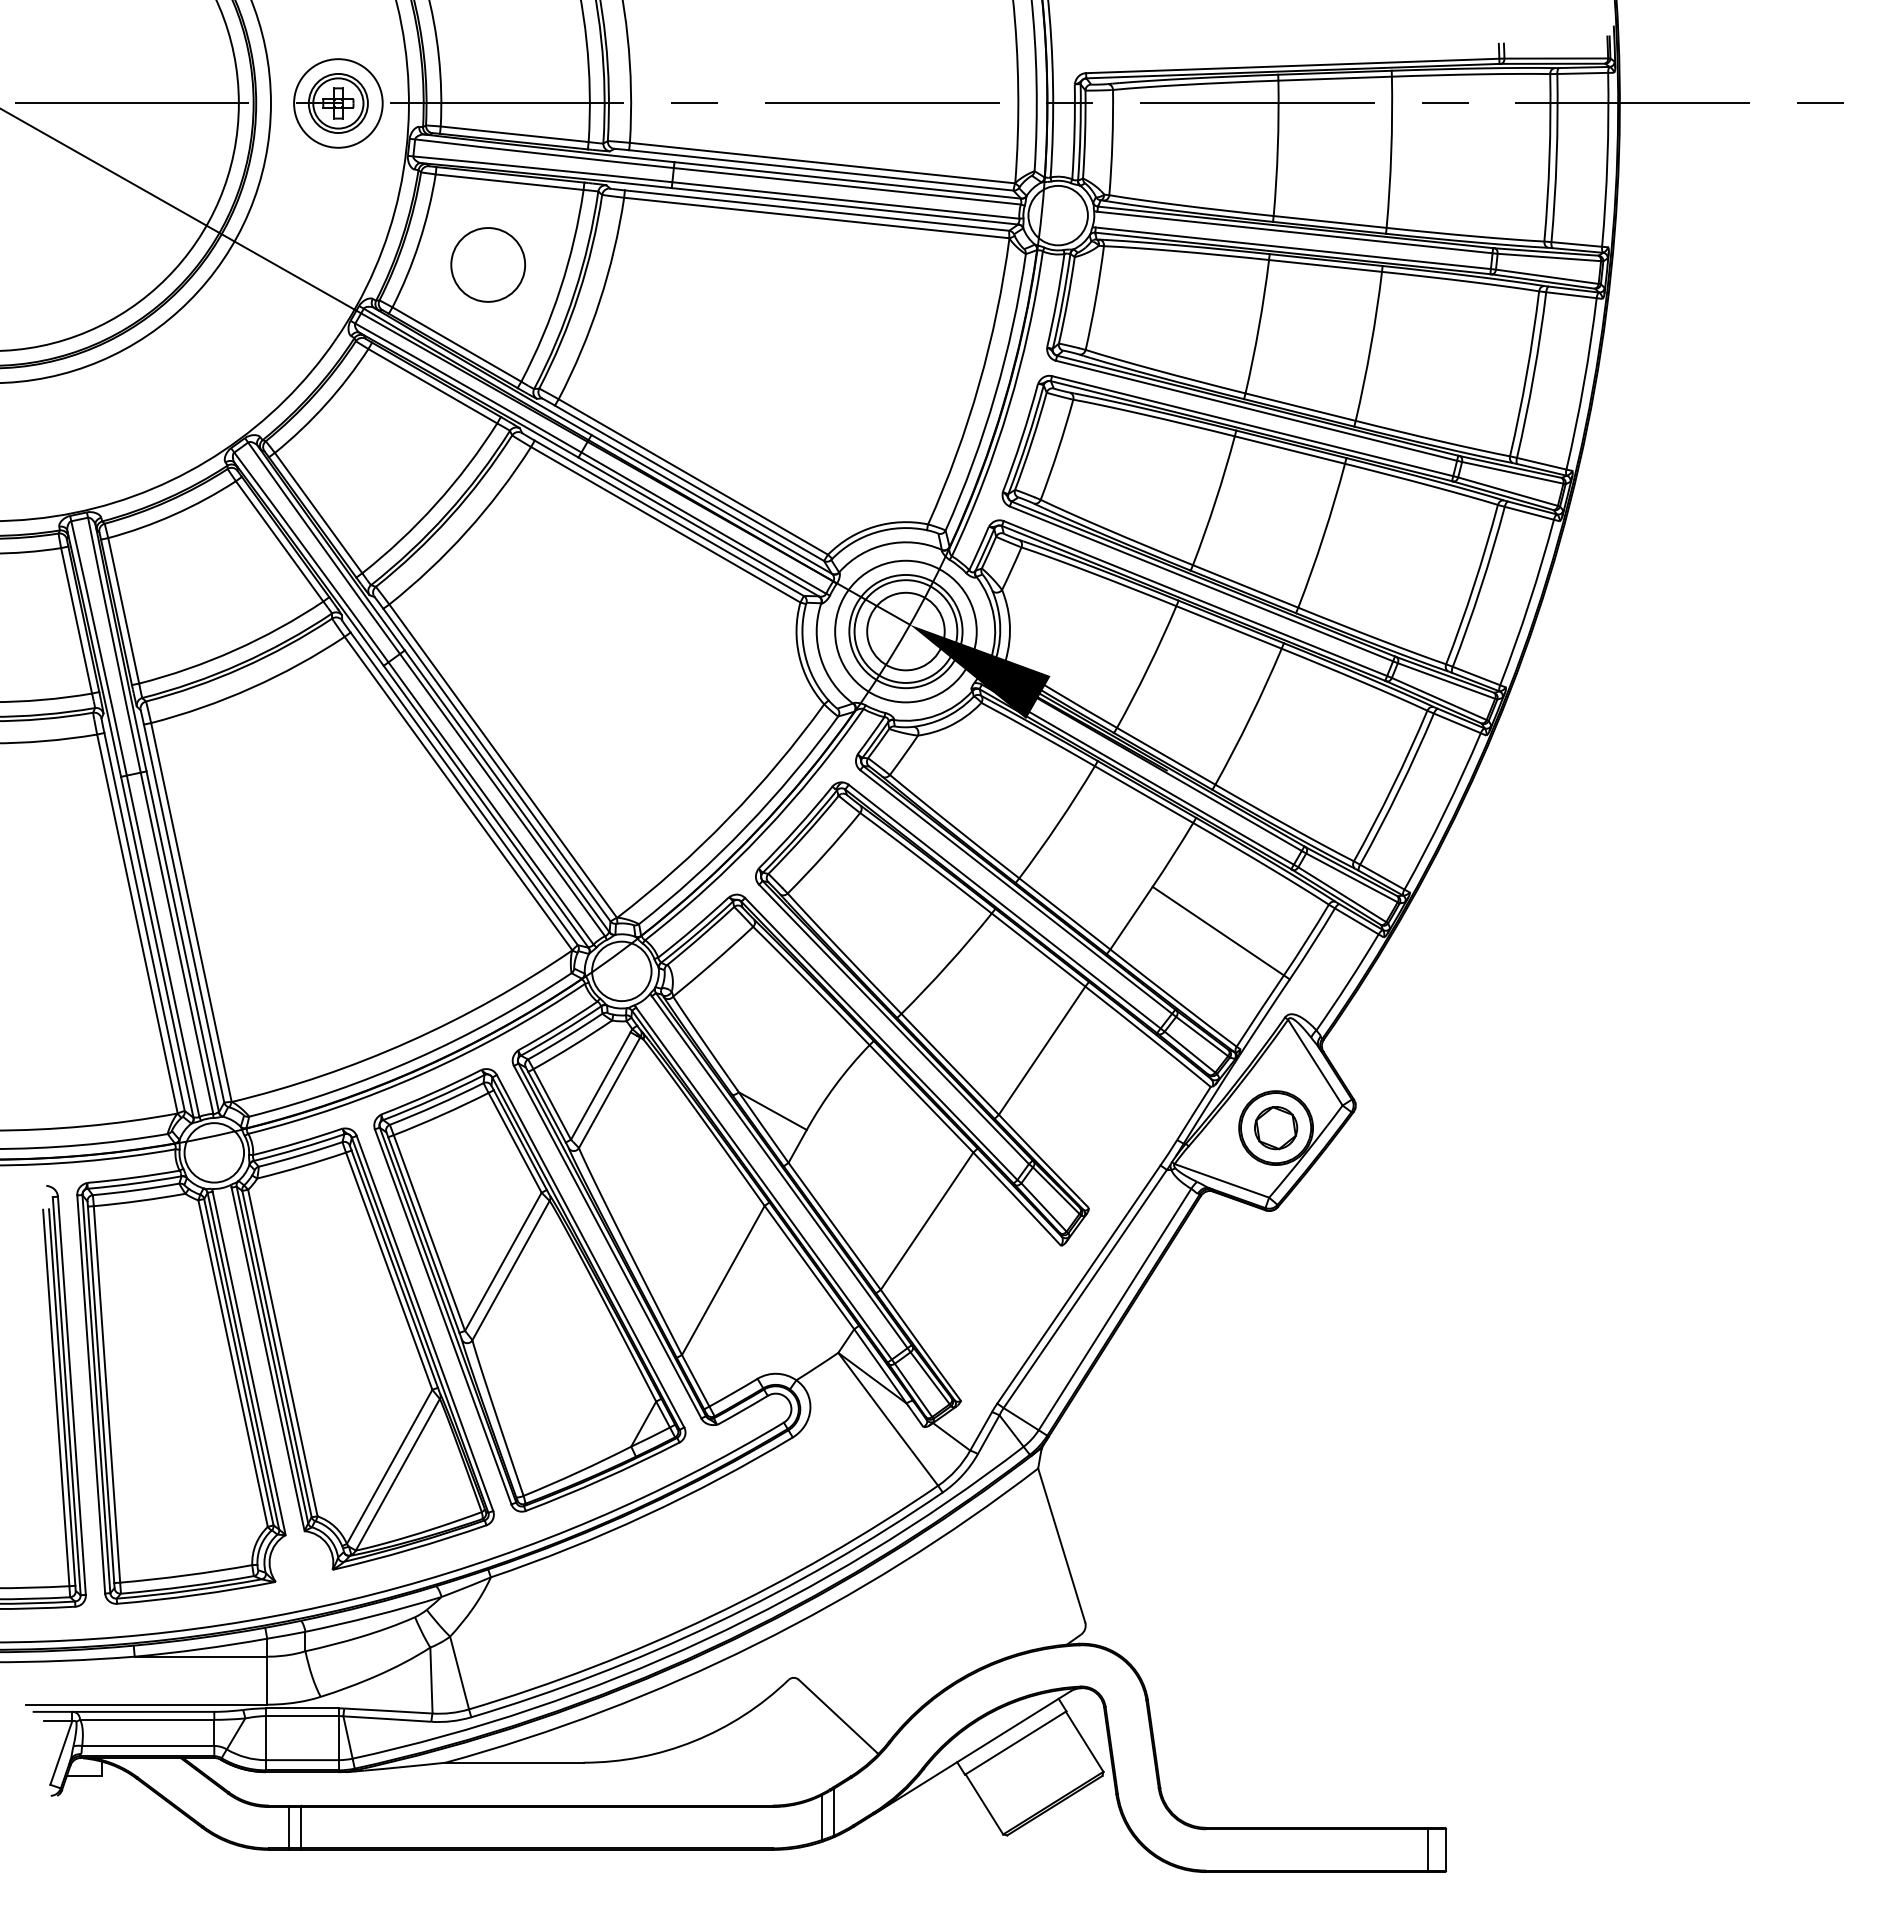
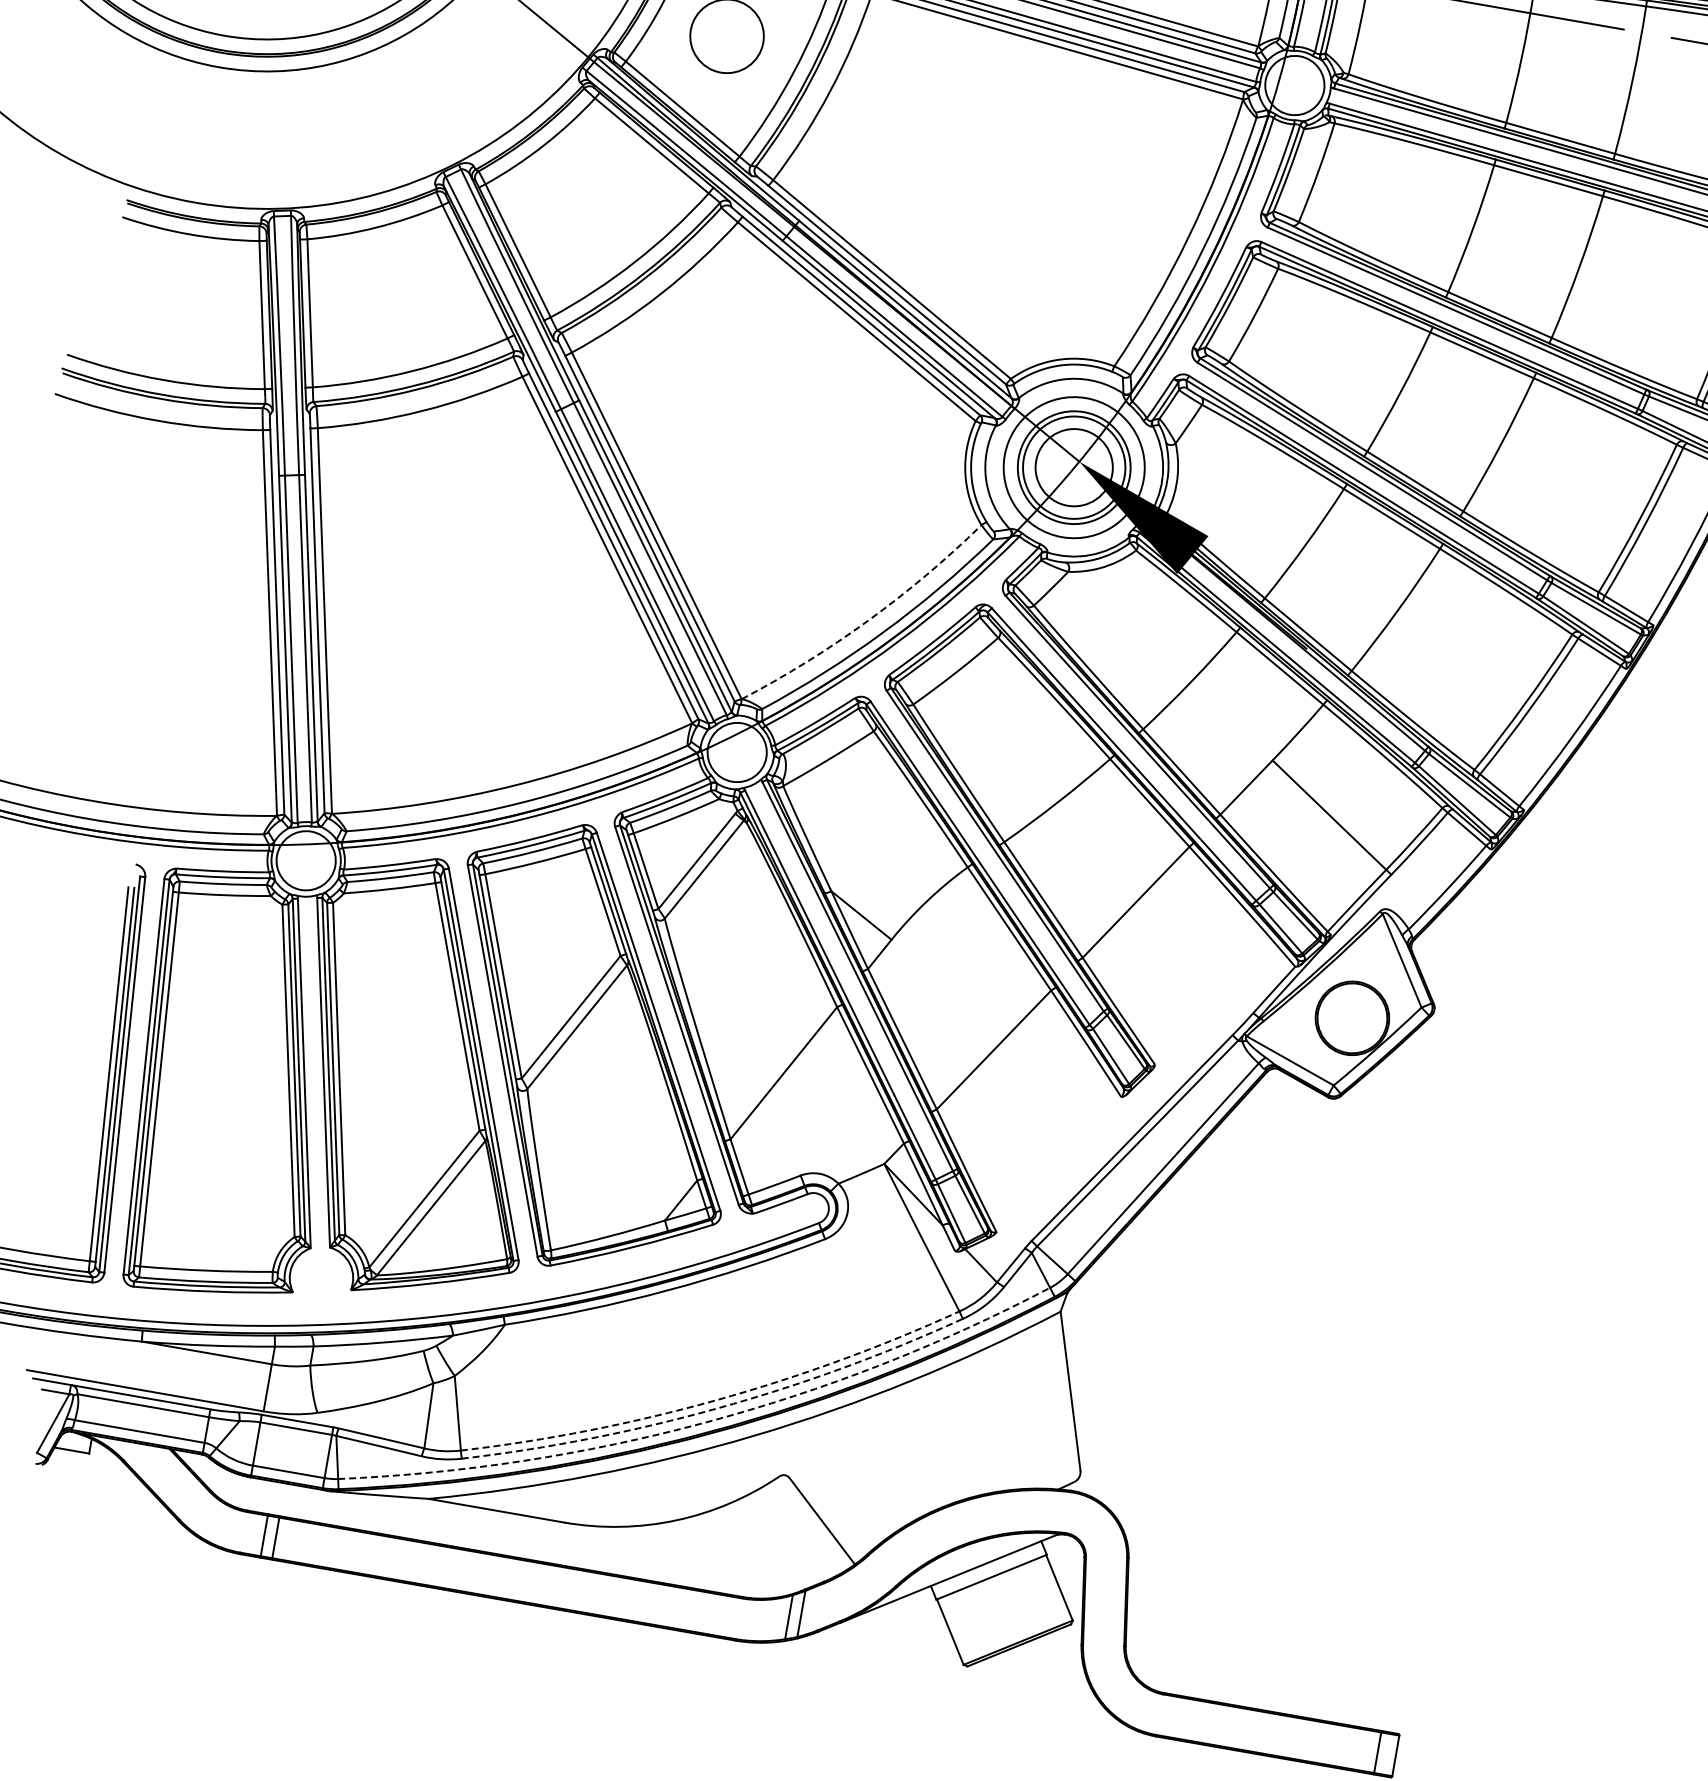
arc: (728, 818) -> (868, 620), solid -> dashed
part: (1276, 1128) -> (1352, 1018), removed
arc: (712, 1615) -> (715, 1400), solid -> dashed
arc: (715, 1623) -> (717, 1408), solid -> dashed
arc: (705, 1639) -> (704, 1422), solid -> dashed

